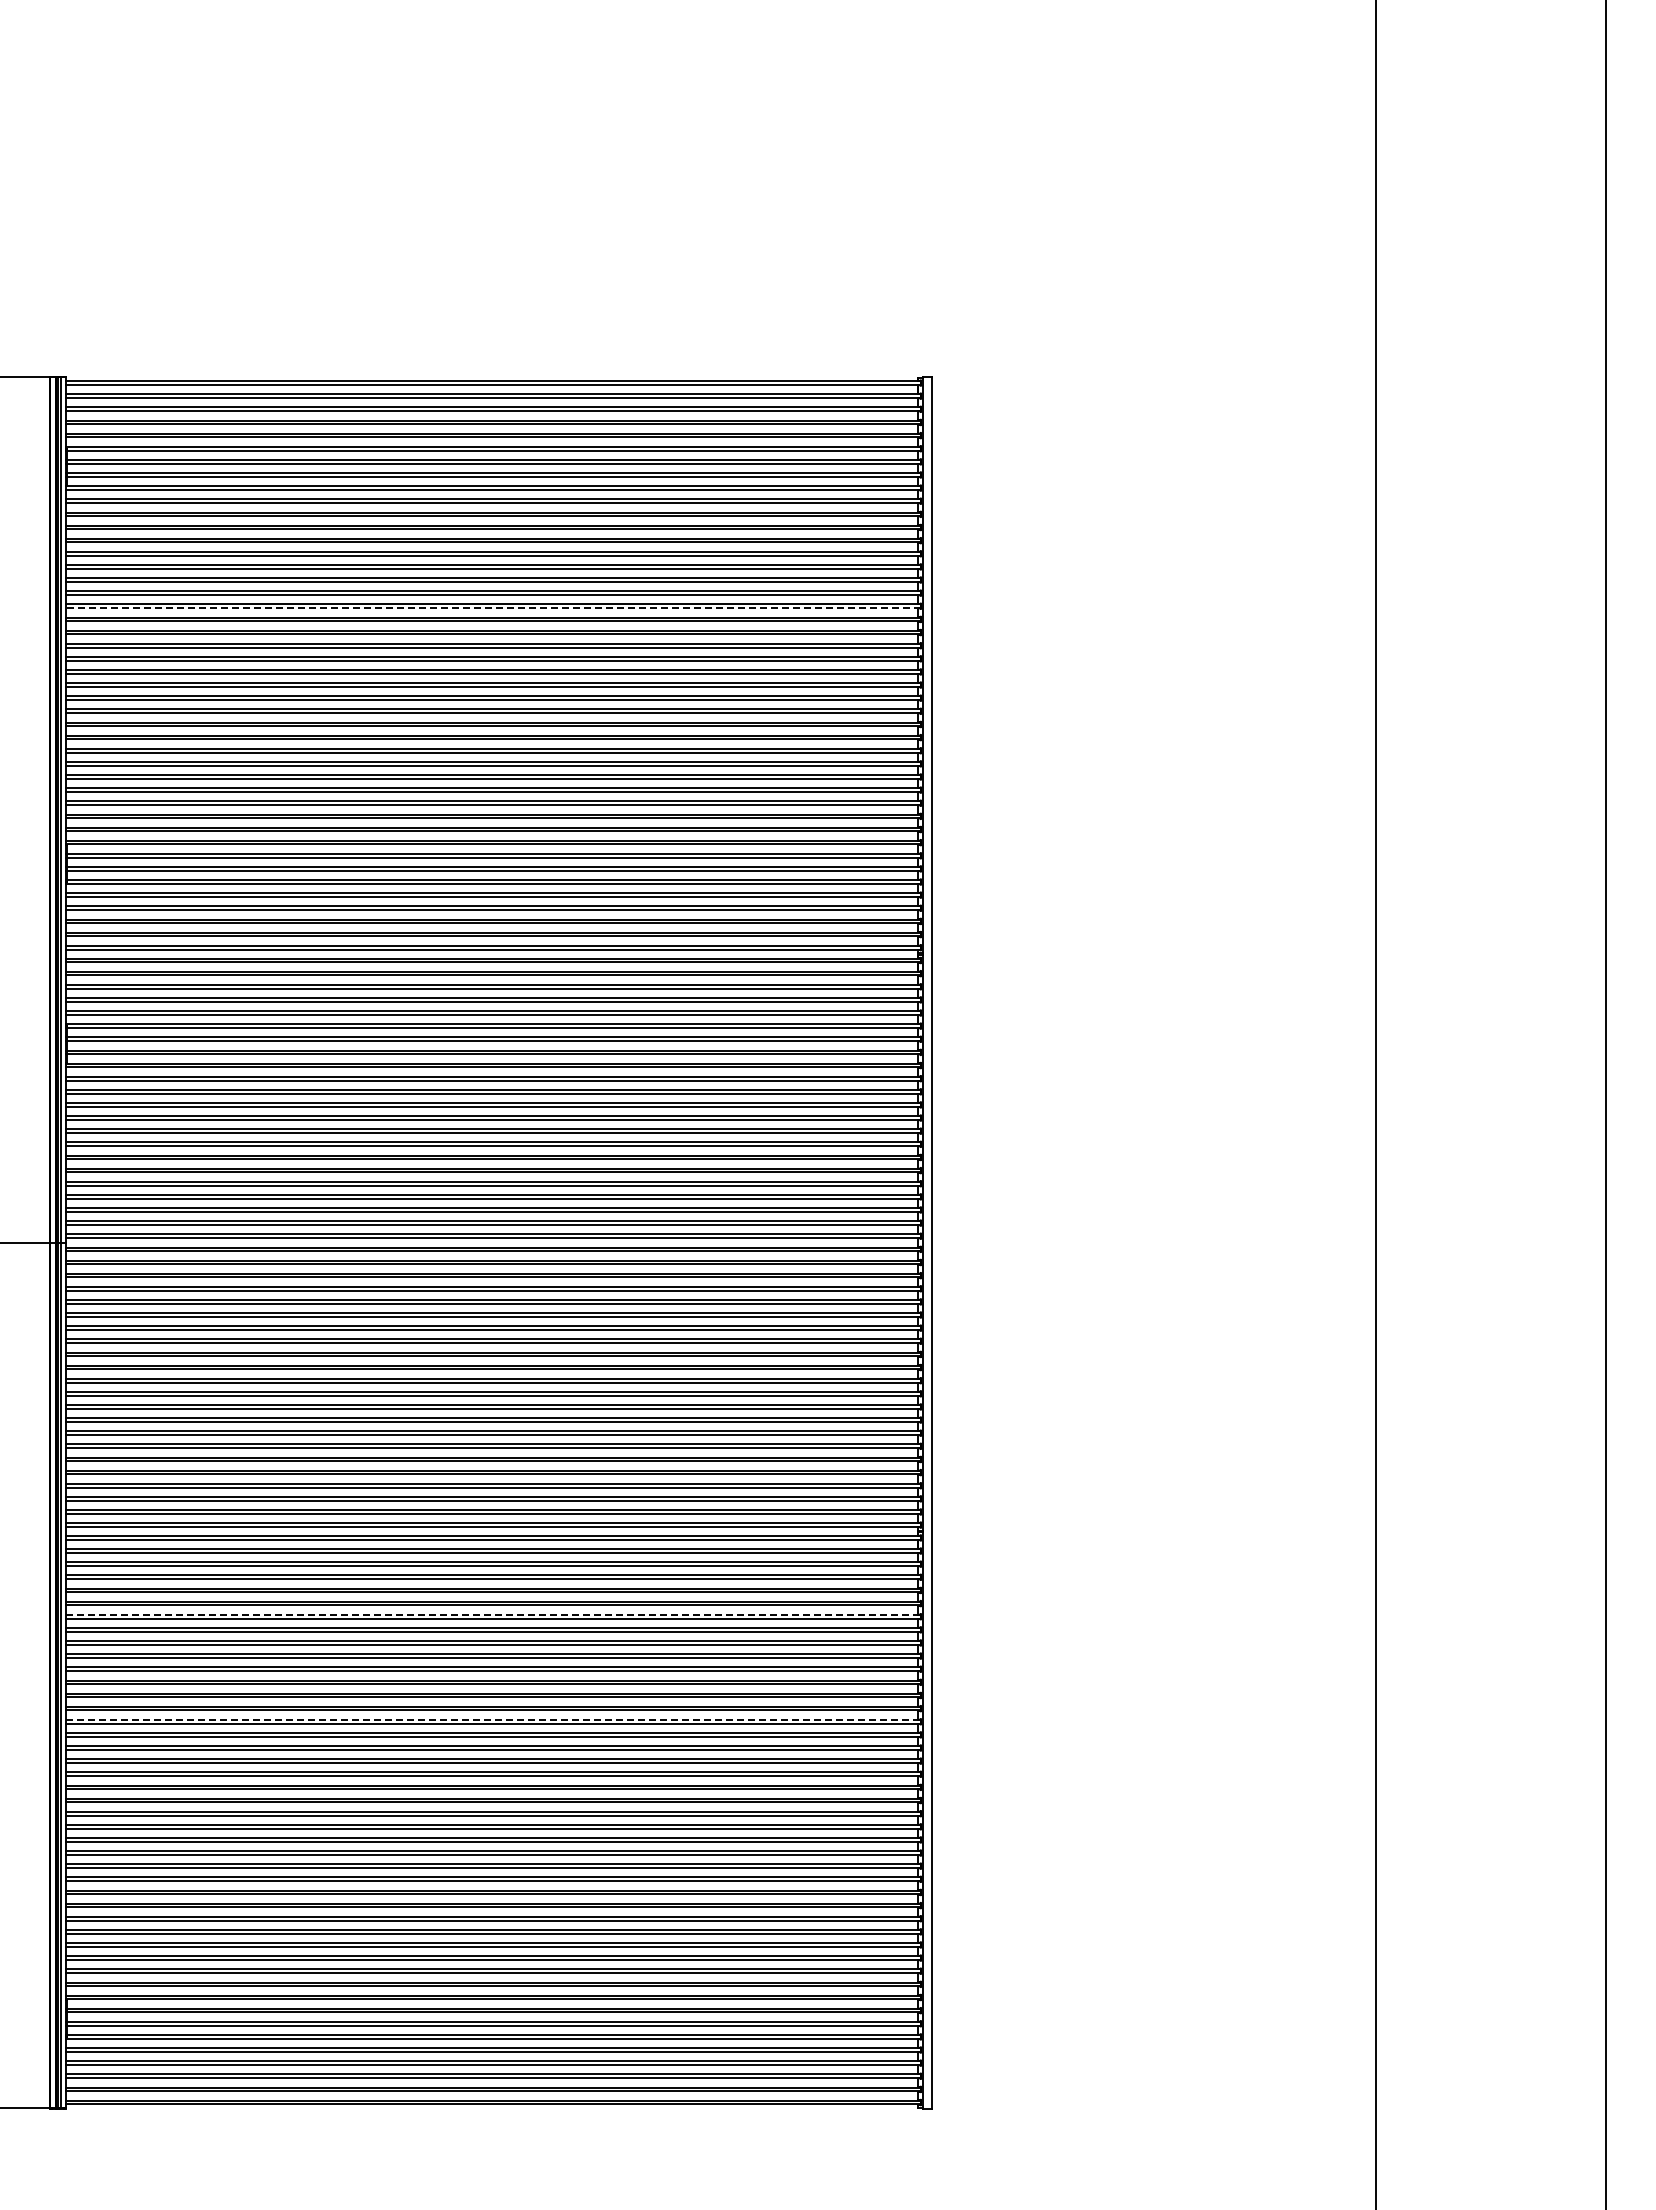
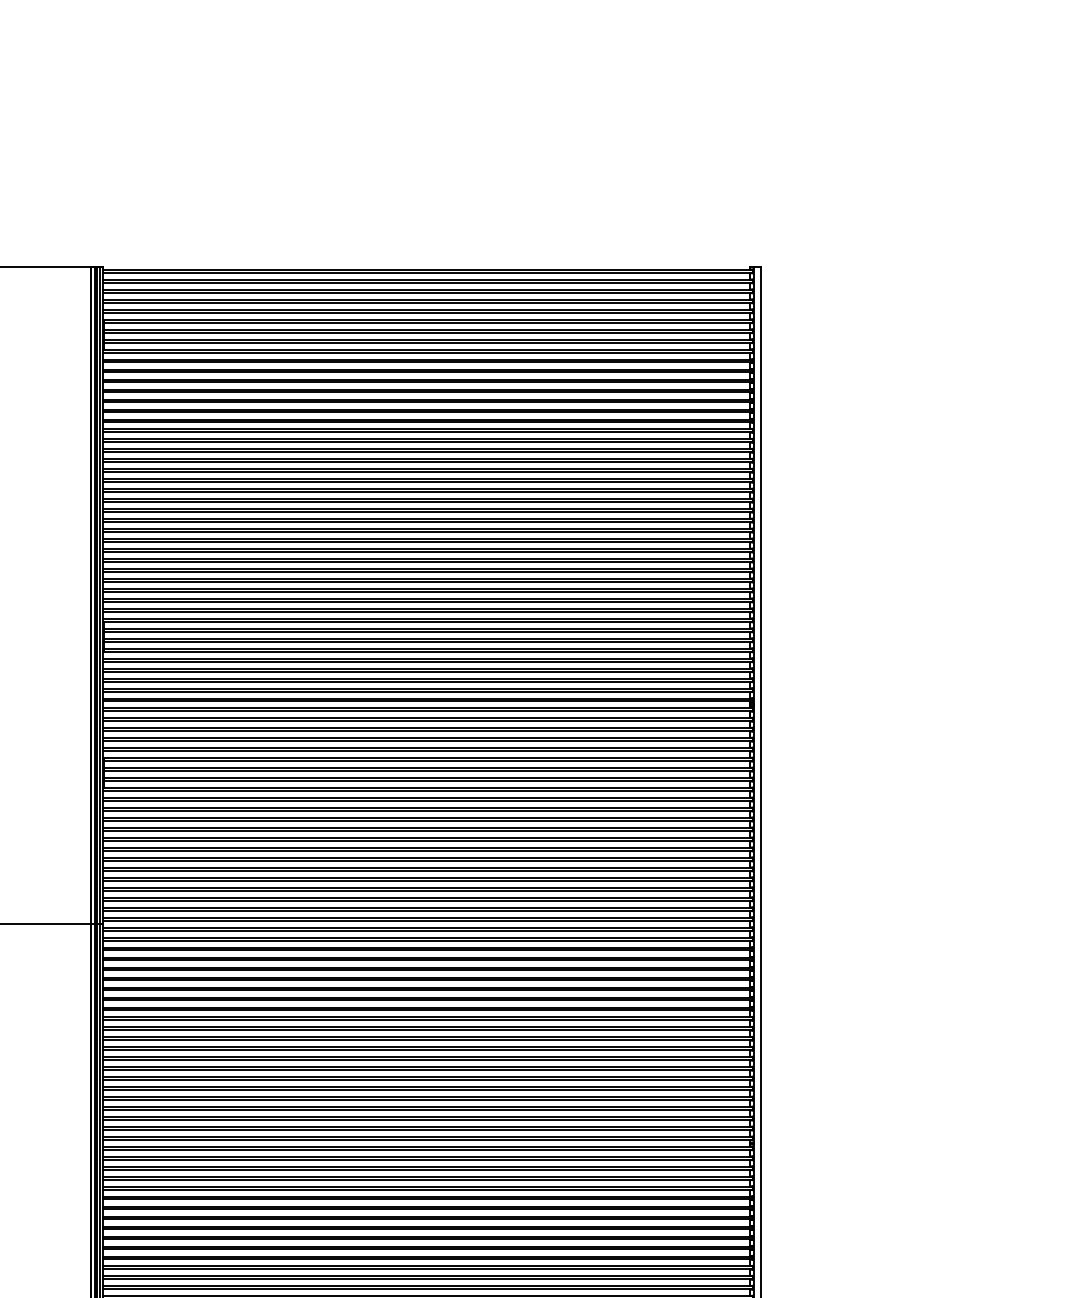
line: (493, 608) -> (427, 442), dashed -> solid
line: (493, 1614) -> (427, 1206), dashed -> solid
line: (493, 1719) -> (427, 1286), dashed -> solid

